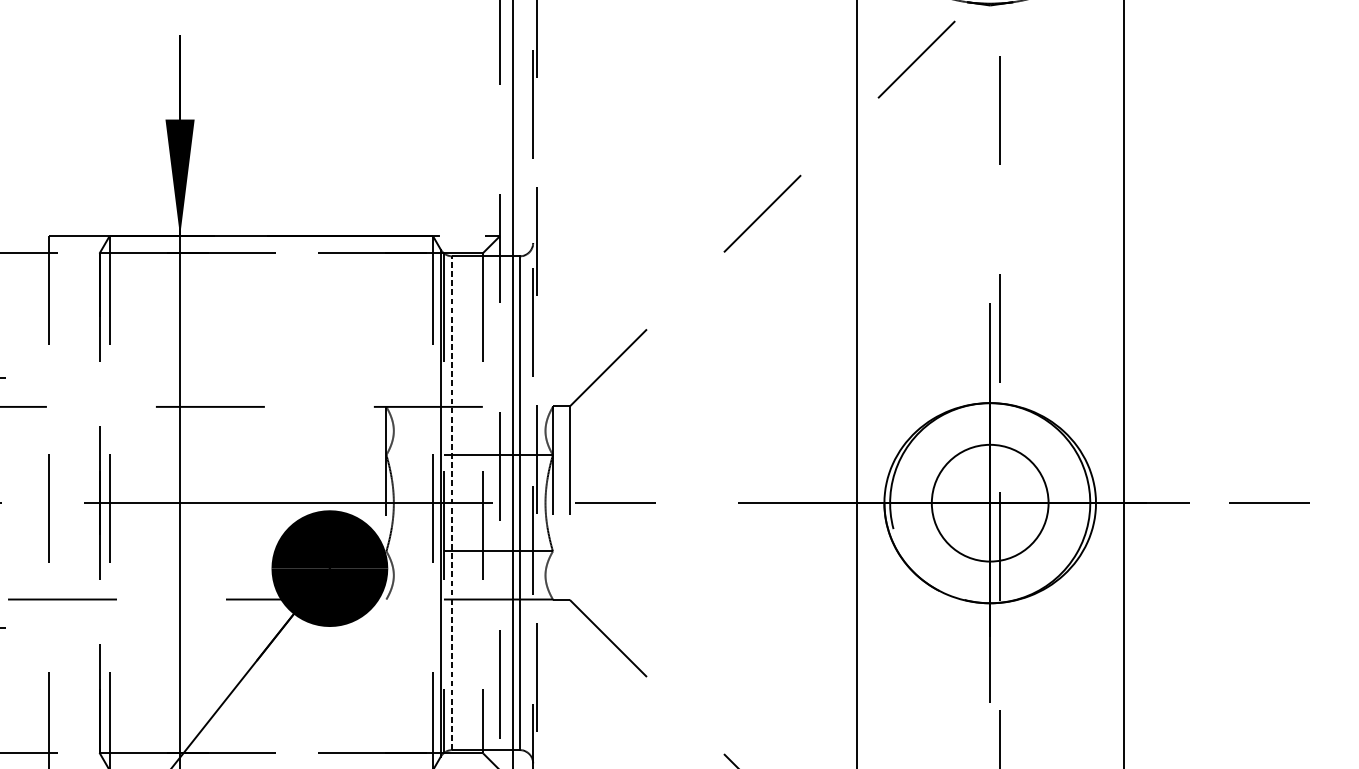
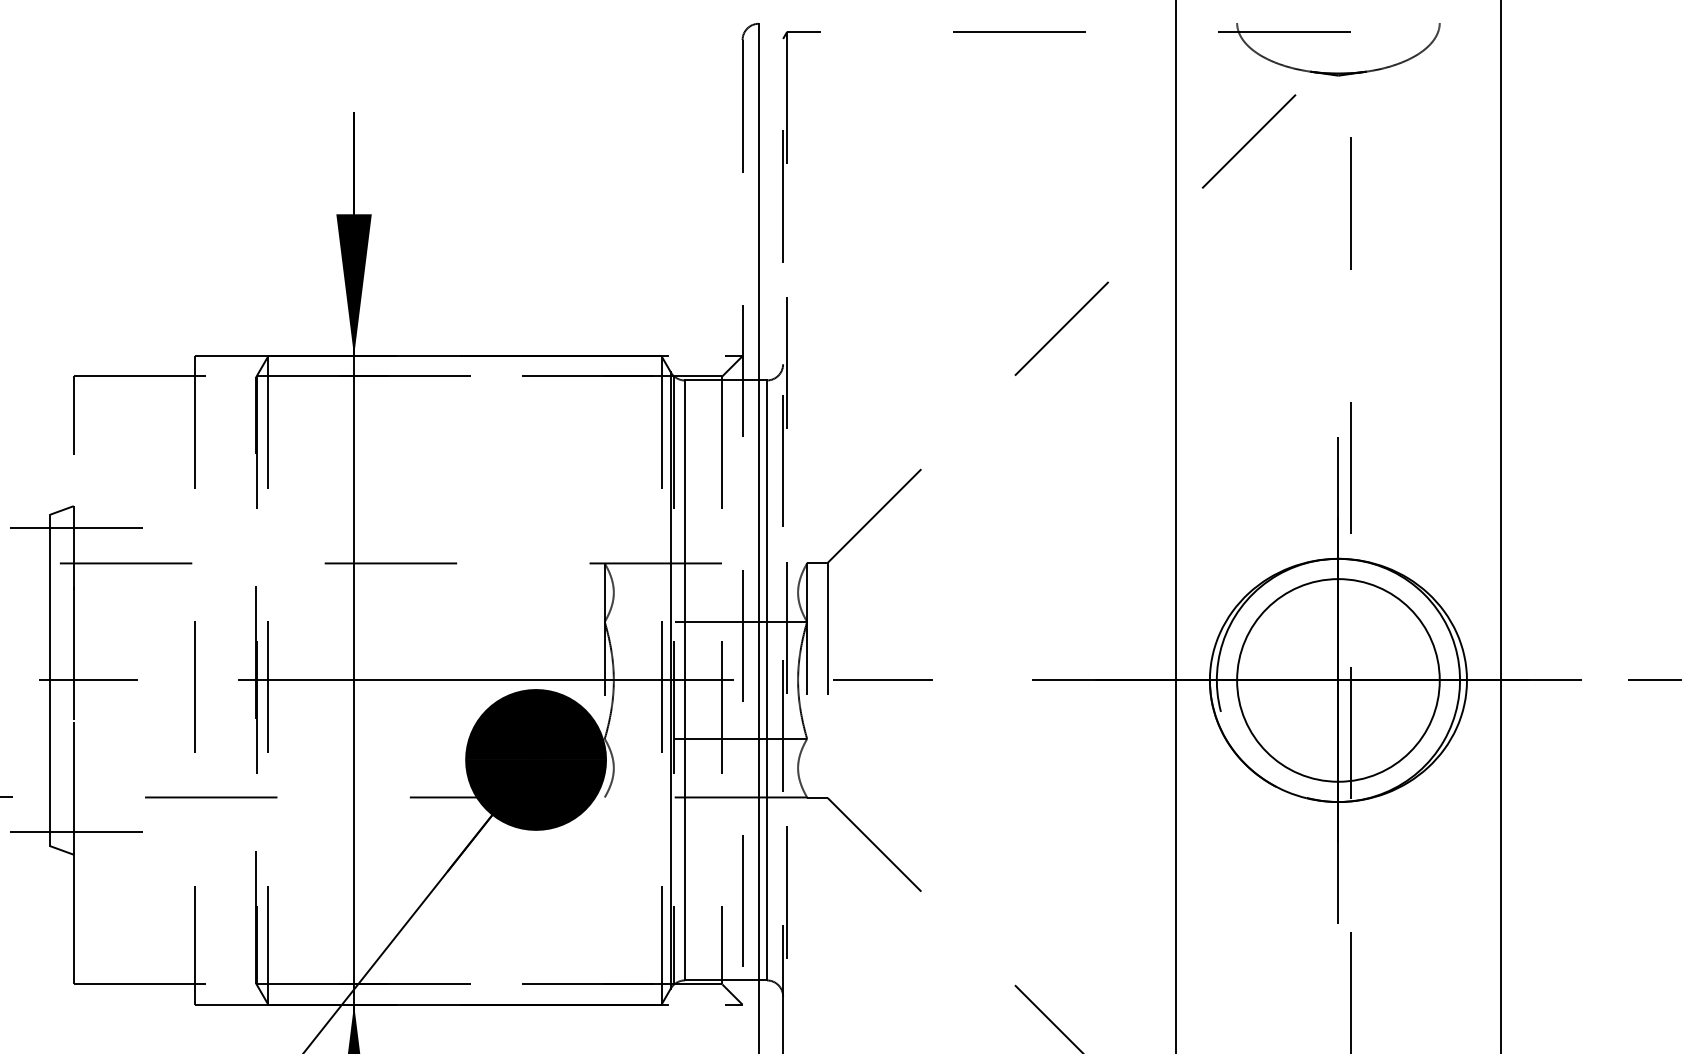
line: (452, 503) -> (684, 680), dashed -> solid
circle: (990, 503) -> (1338, 680), size x1.43

